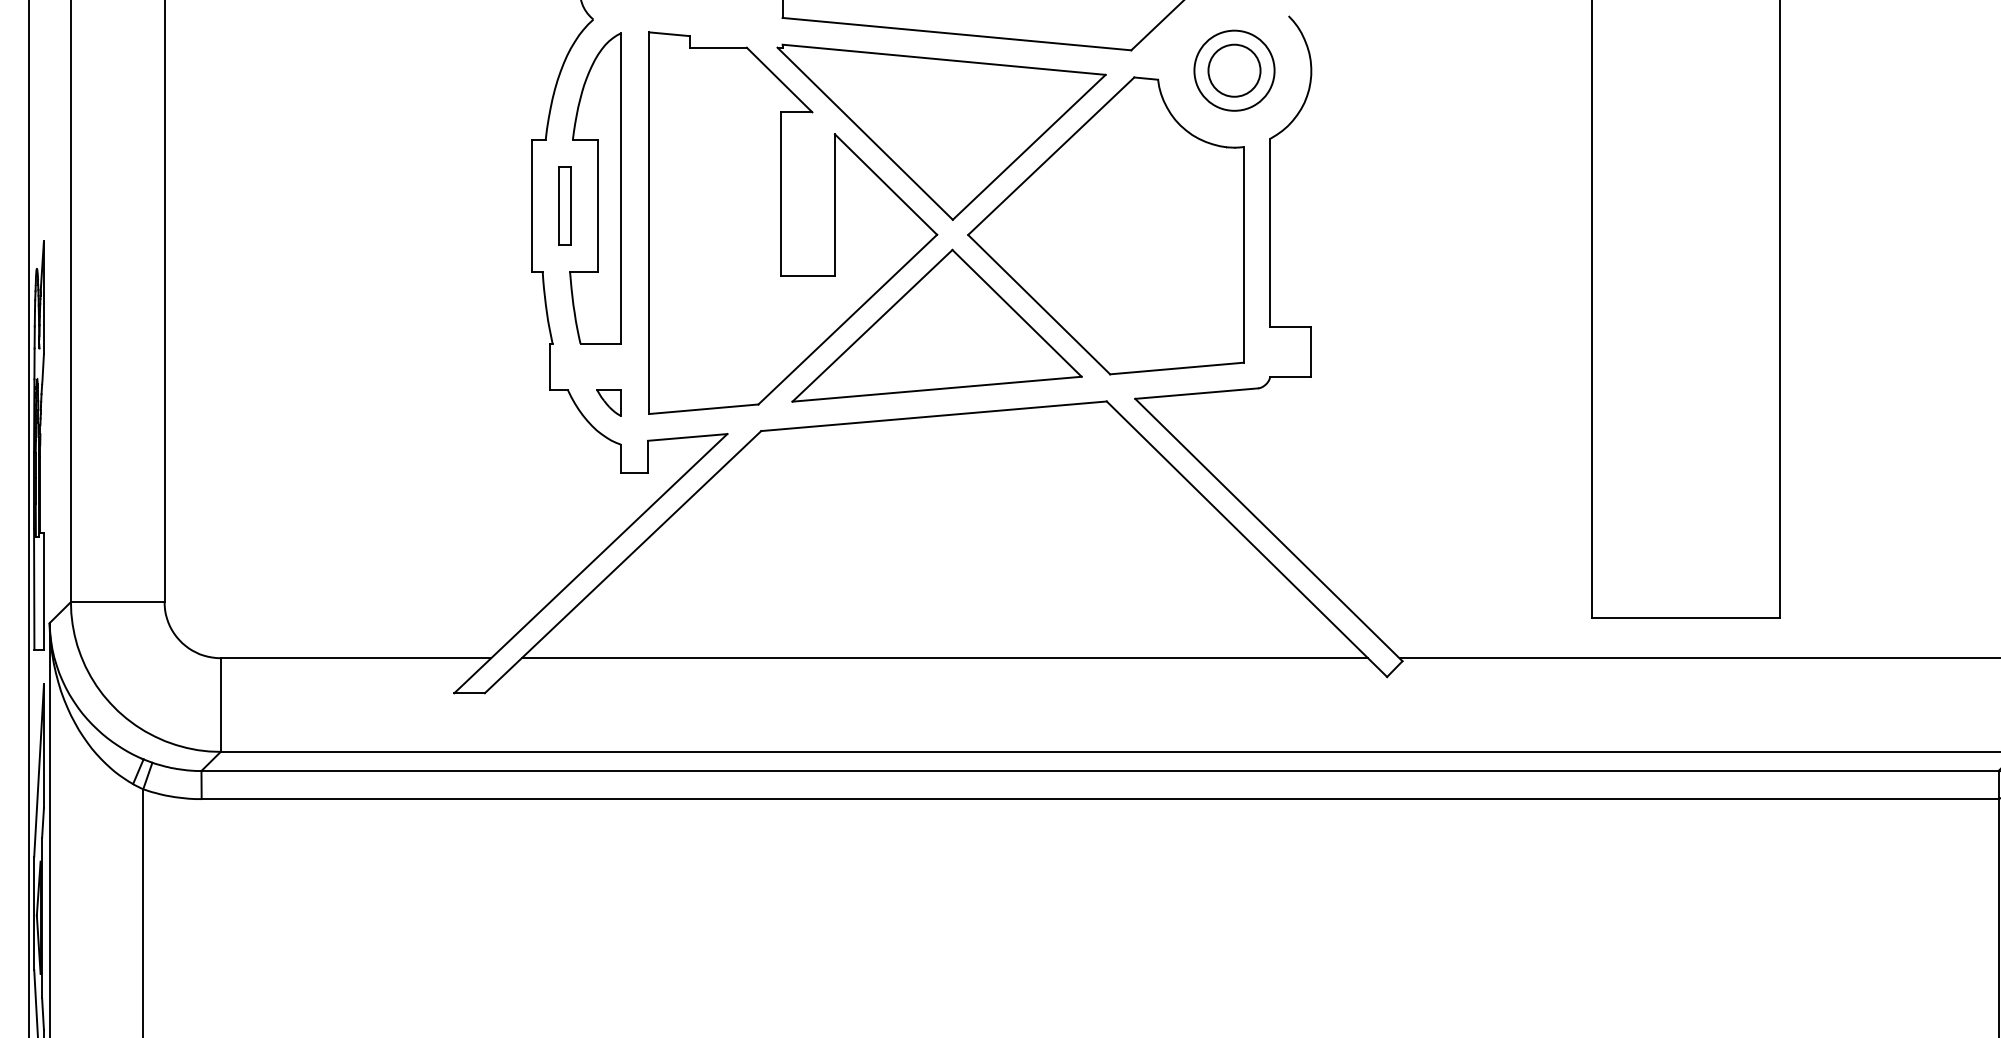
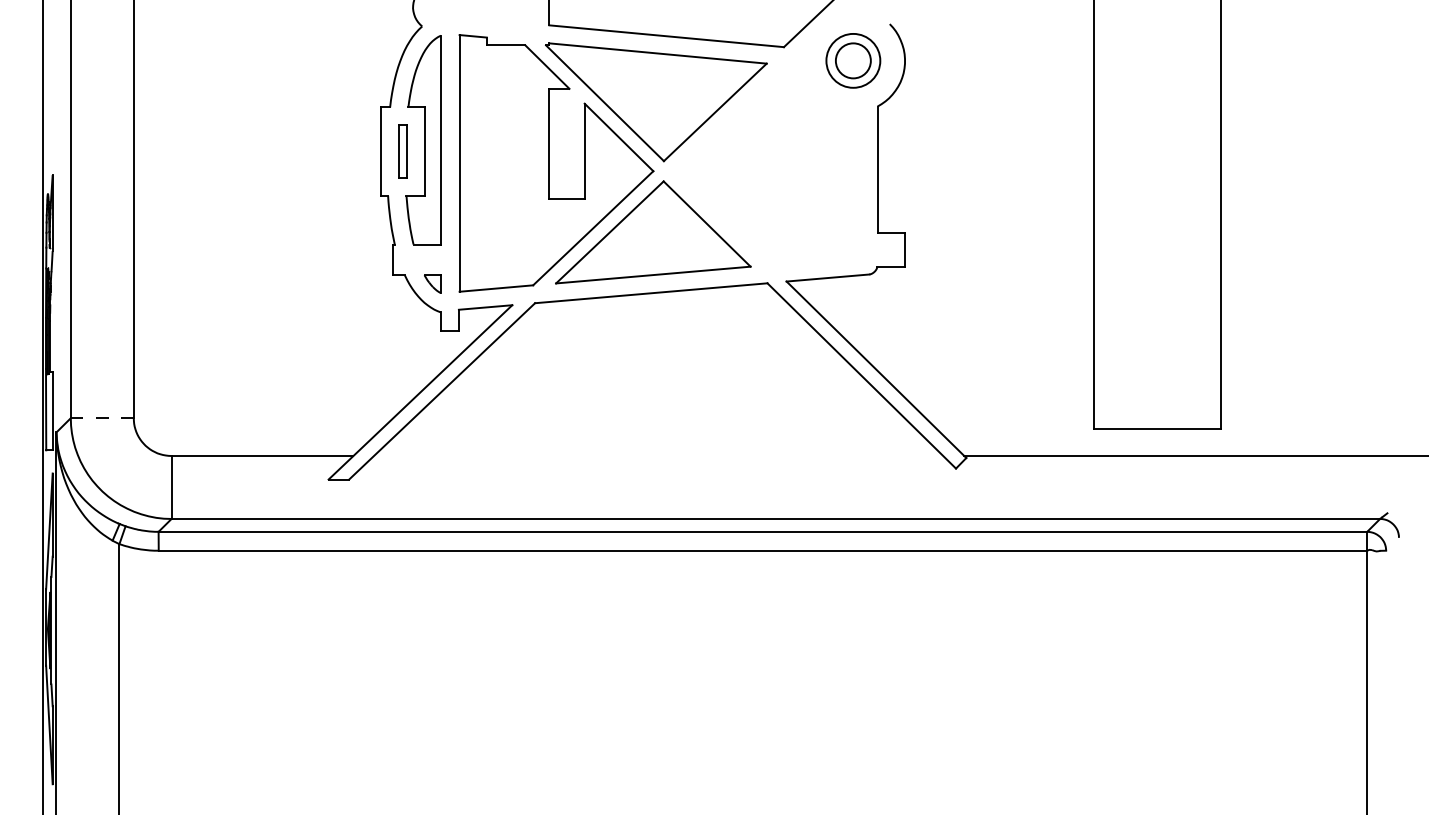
part: (1105, 226) -> (766, 165), removed
line: (116, 602) -> (101, 418), solid -> dashed
line: (944, 658) -> (658, 456), removed

